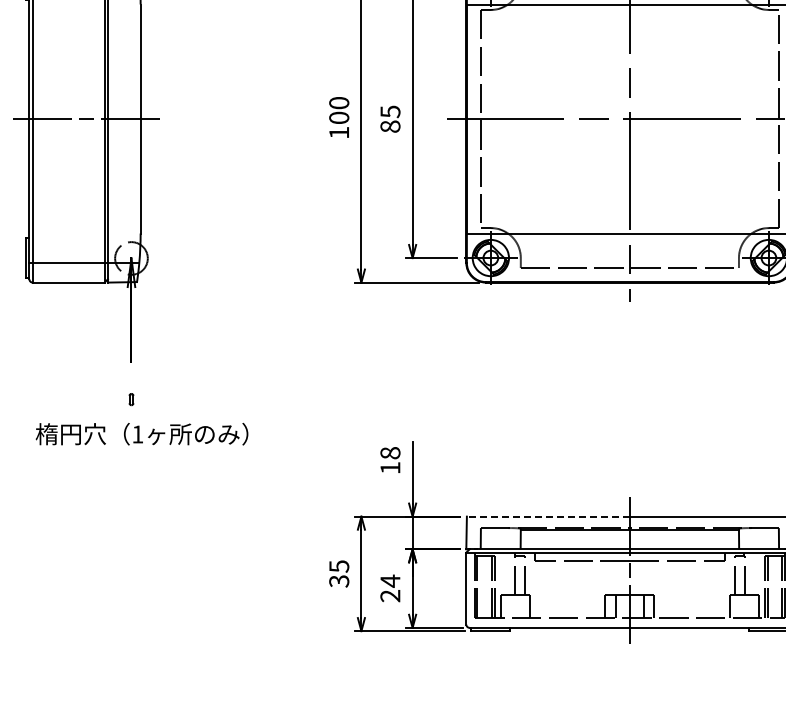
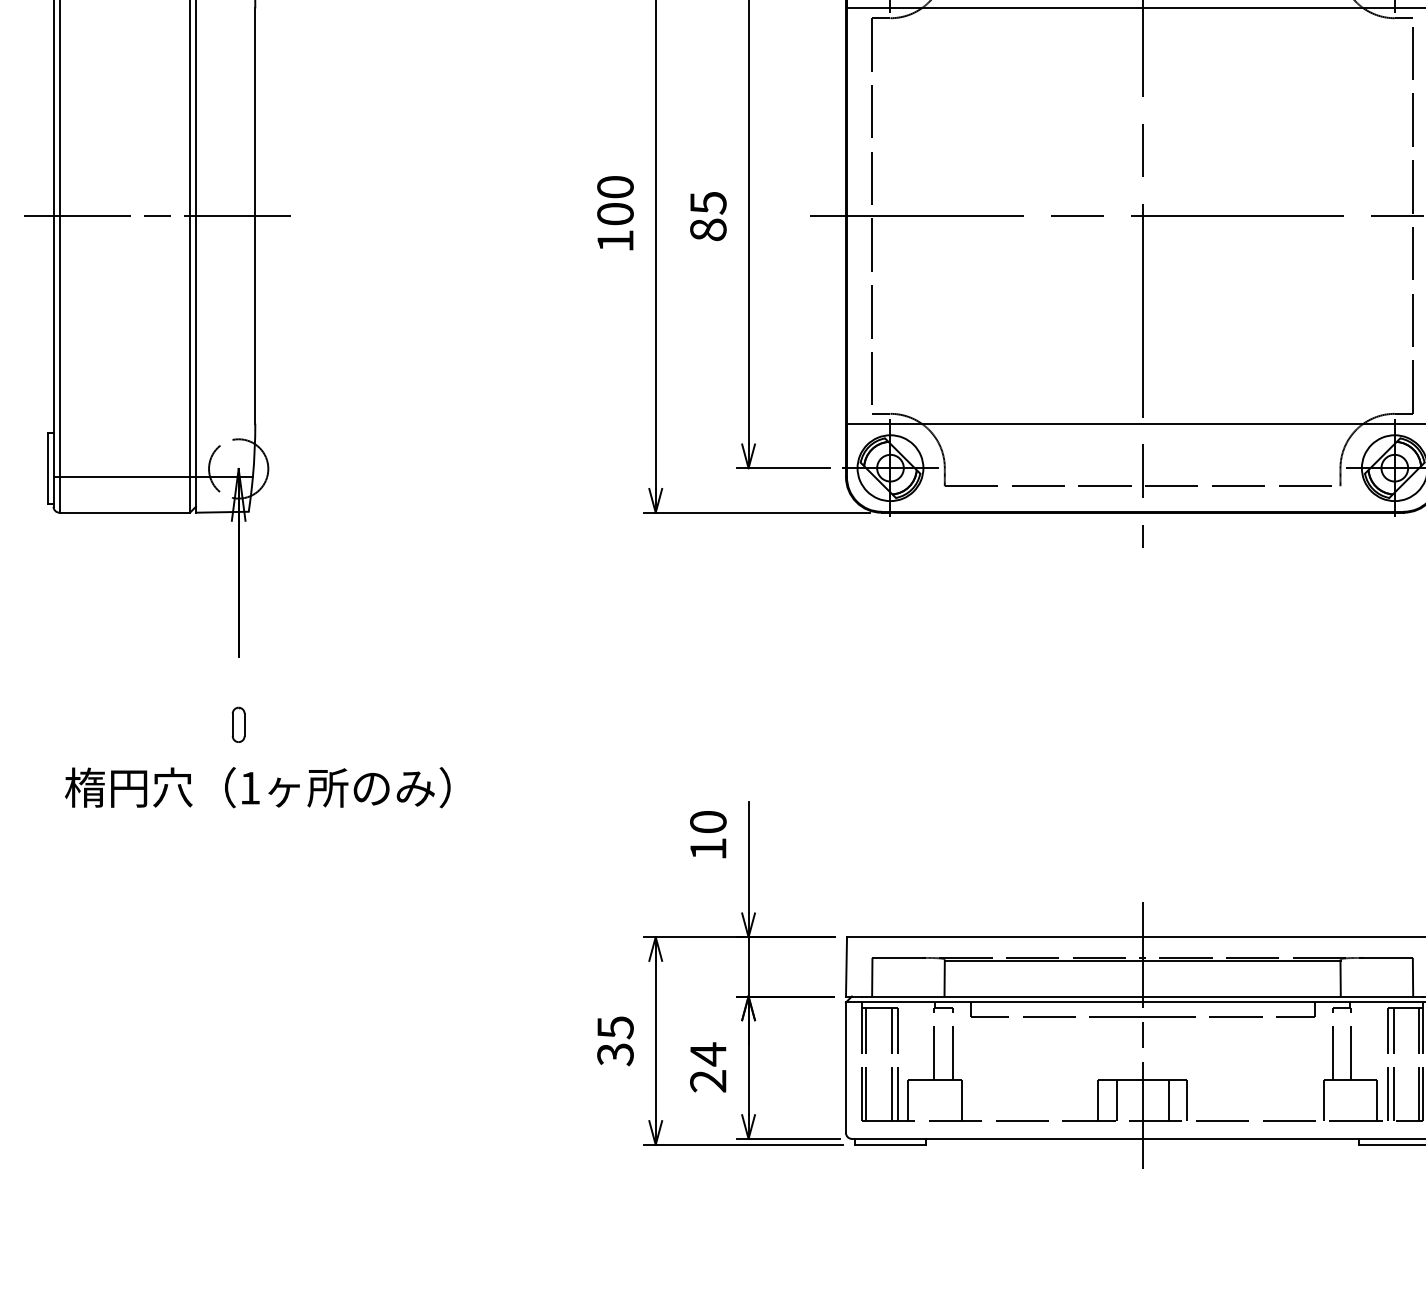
part: (131, 399) -> (238, 724), size x1.67
text: (390, 453) -> (708, 822), 18 -> 10
line: (547, 516) -> (993, 936), dashed -> solid

